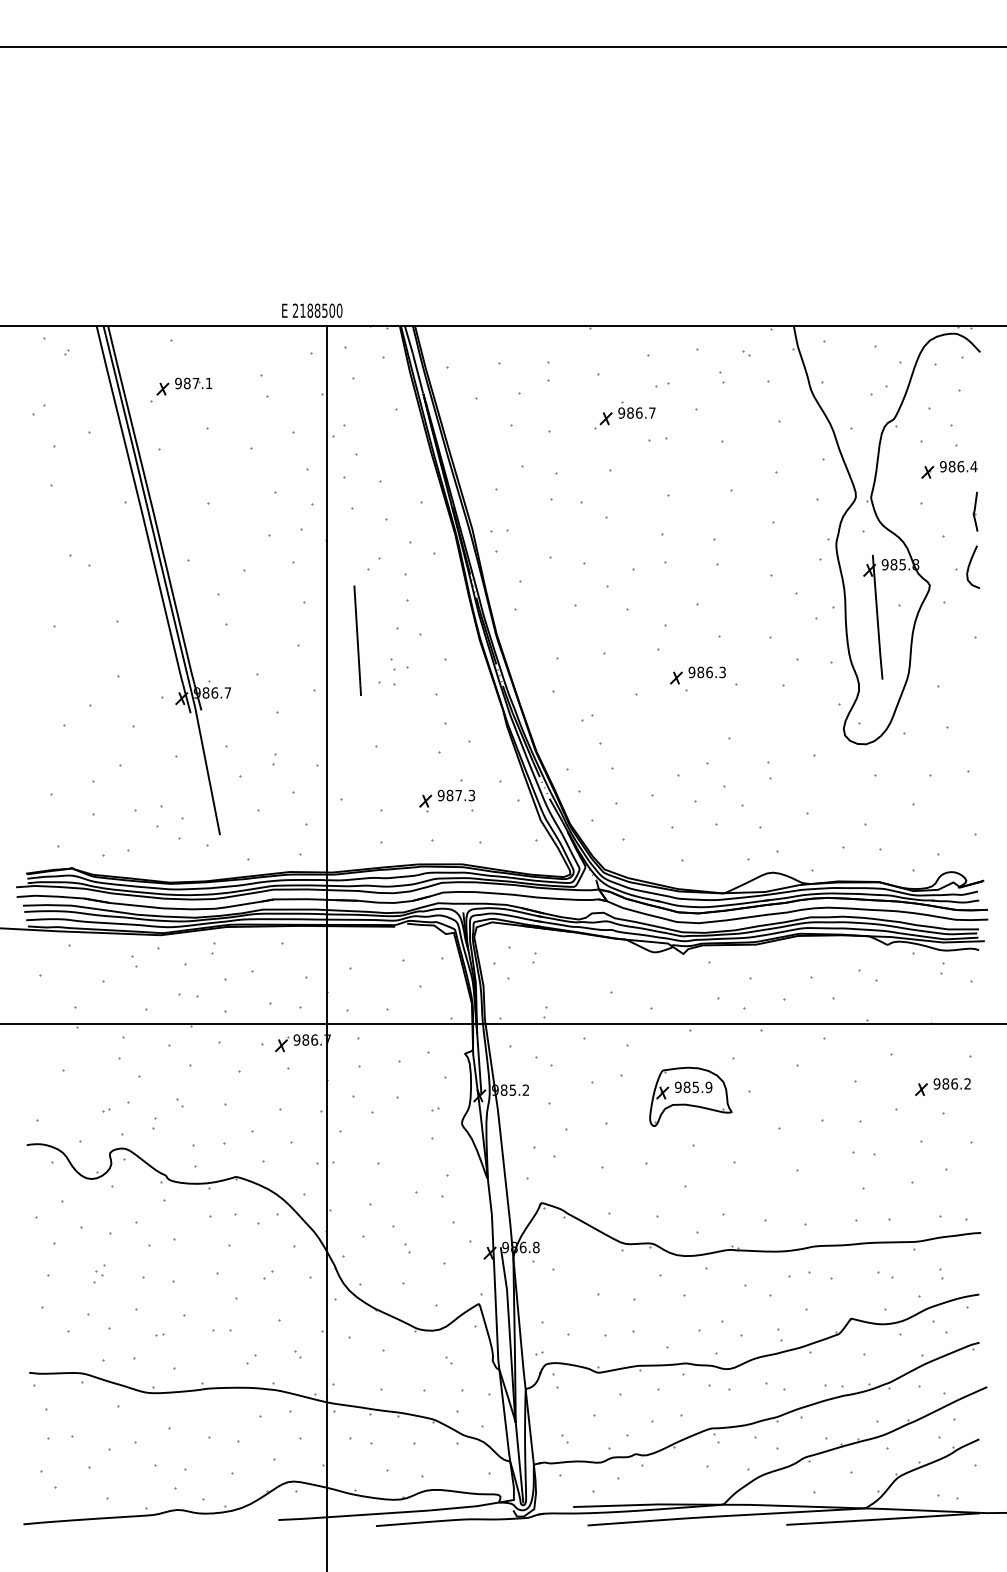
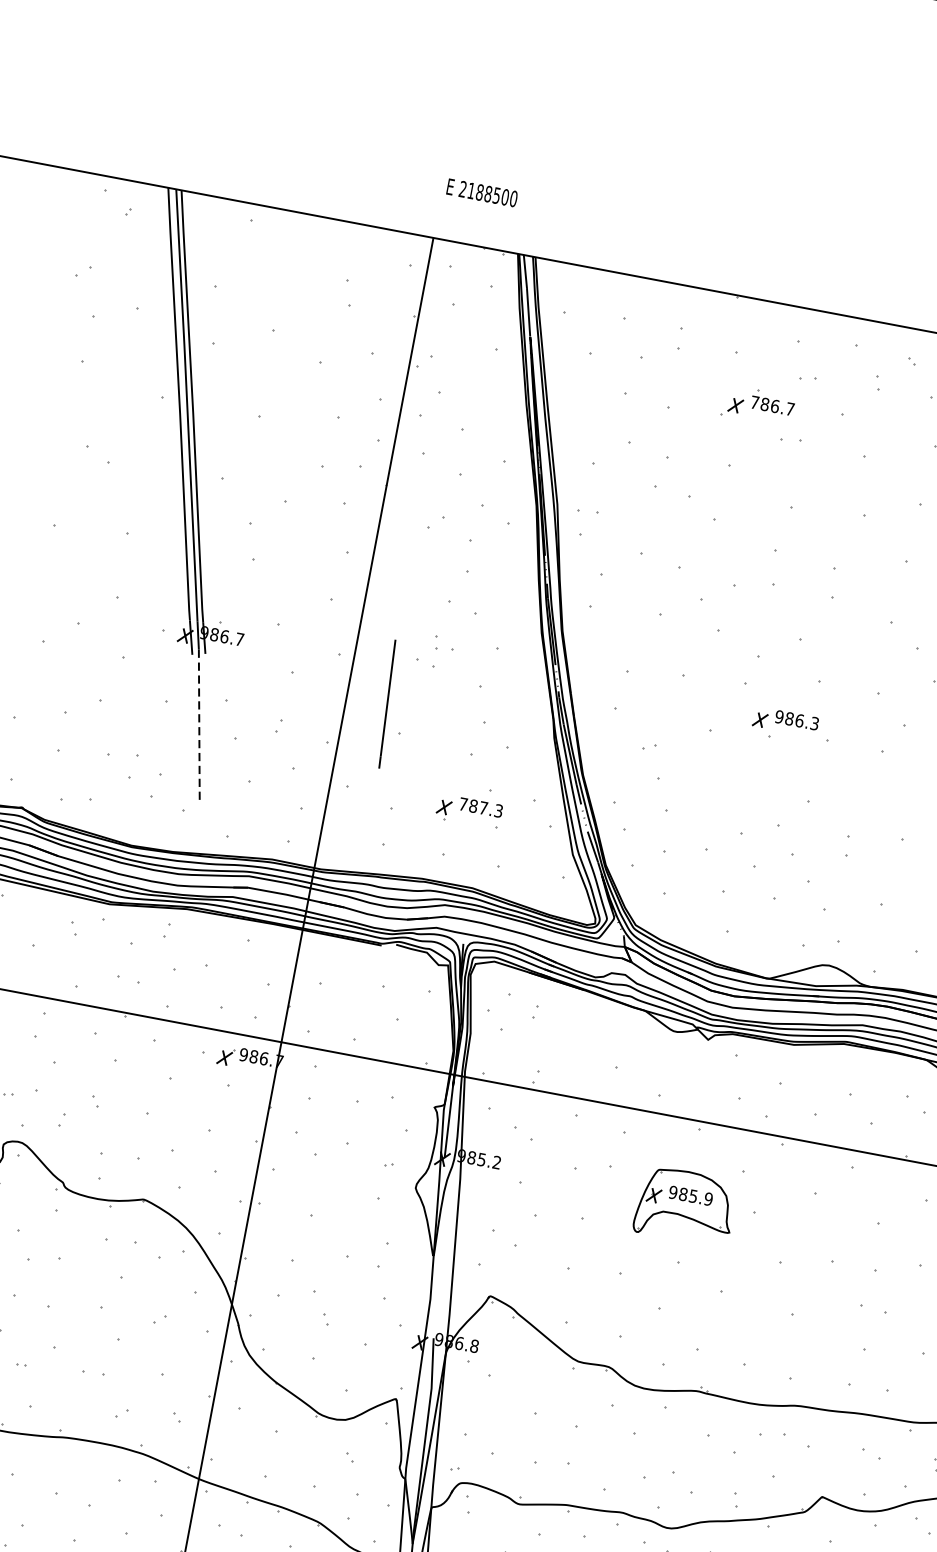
text: (312, 310) -> (482, 192), moved
part: (184, 386) -> (256, 276), removed
text: (621, 412) -> (754, 401), 986.7 -> 786.7
line: (357, 640) -> (387, 703), moved
line: (207, 771) -> (199, 725), solid -> dashed
text: (440, 795) -> (462, 804), 987.3 -> 787.3

